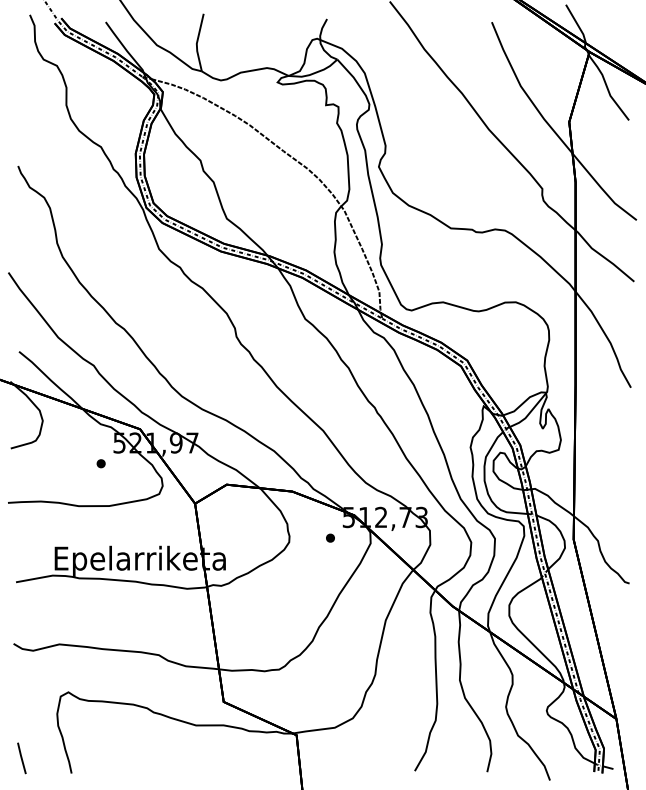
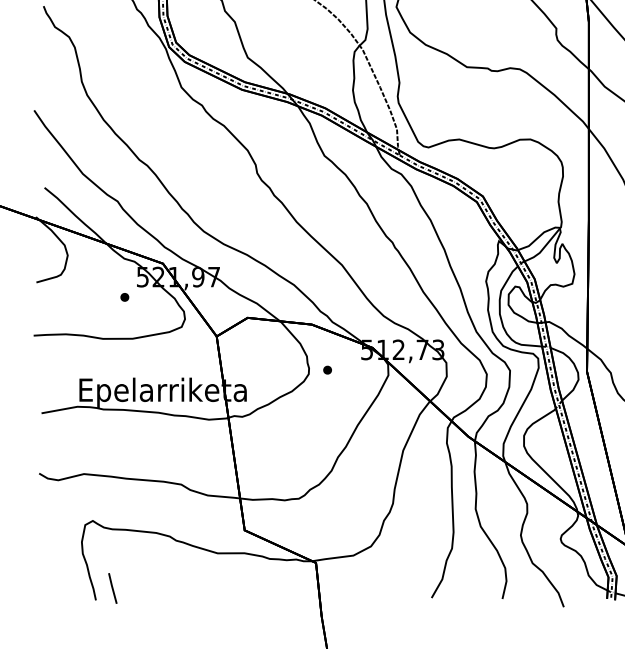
part: (330, 537) -> (327, 369), moved
line: (21, 758) -> (112, 588), moved

